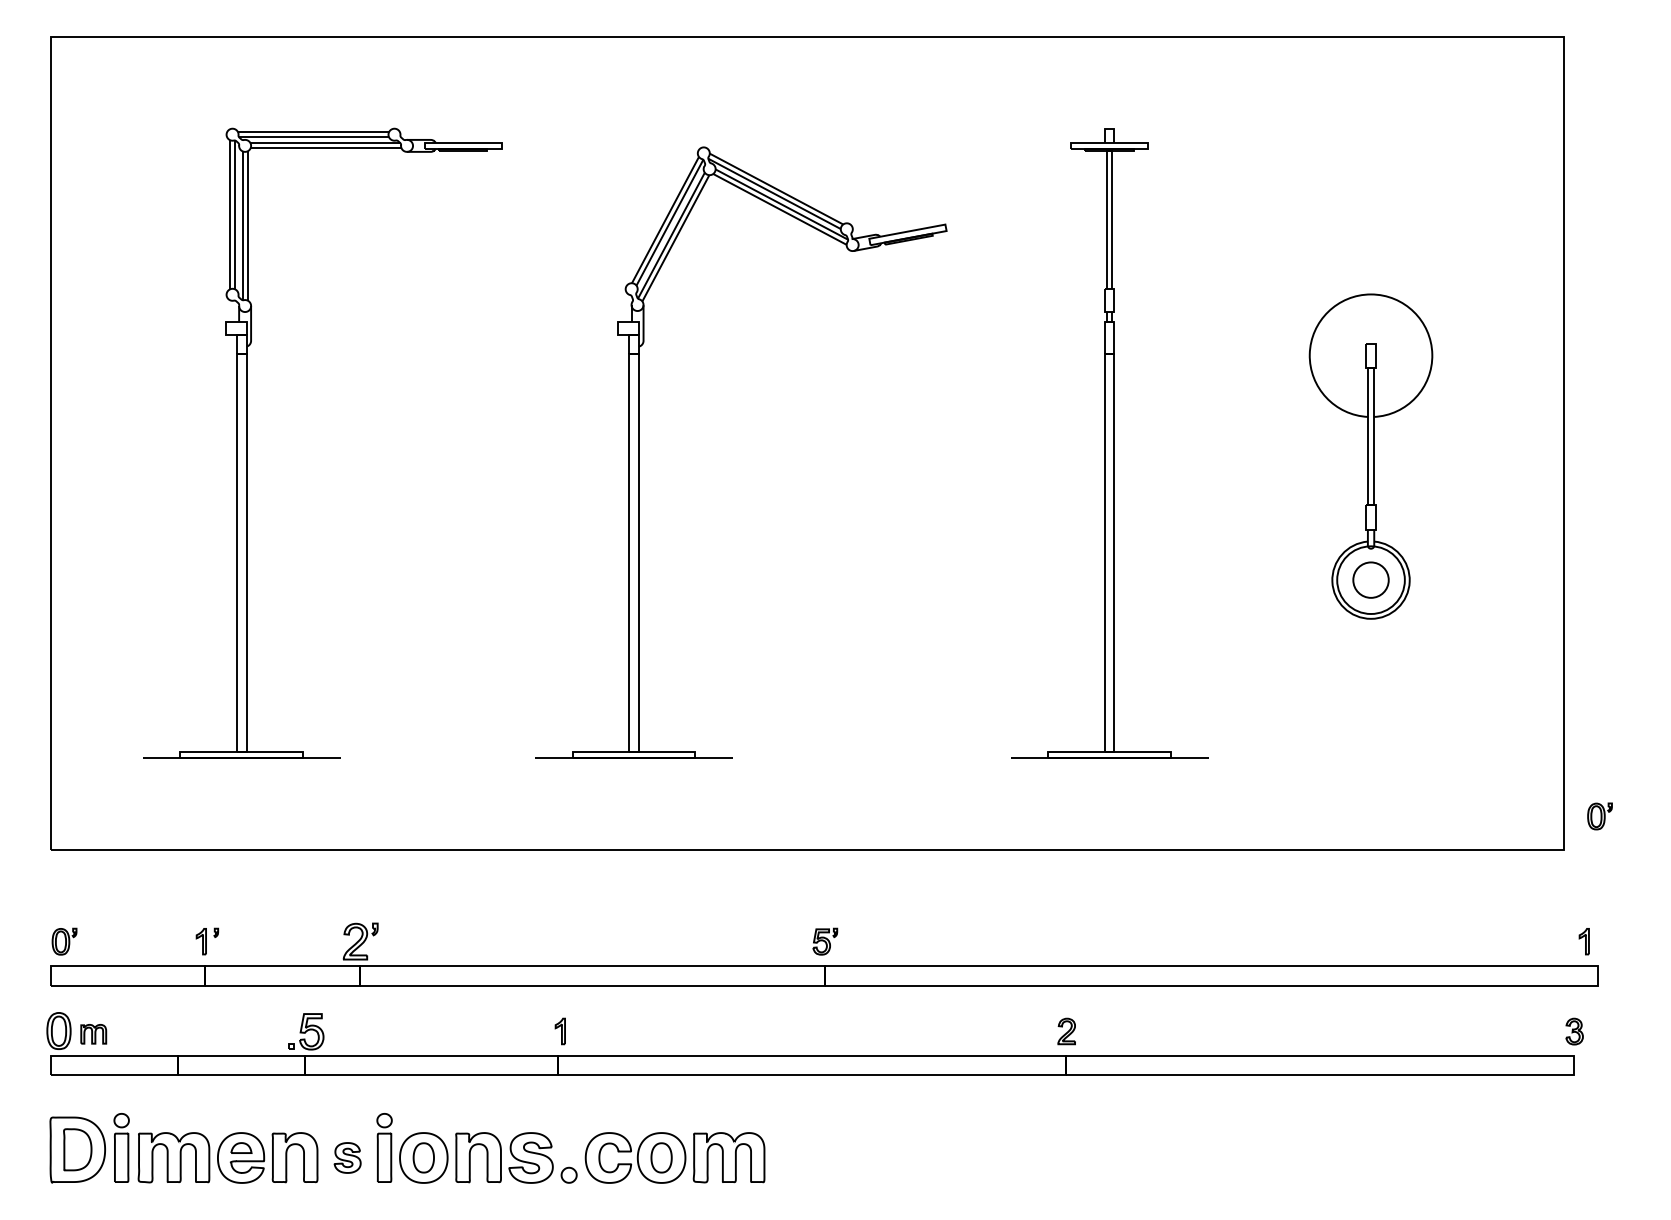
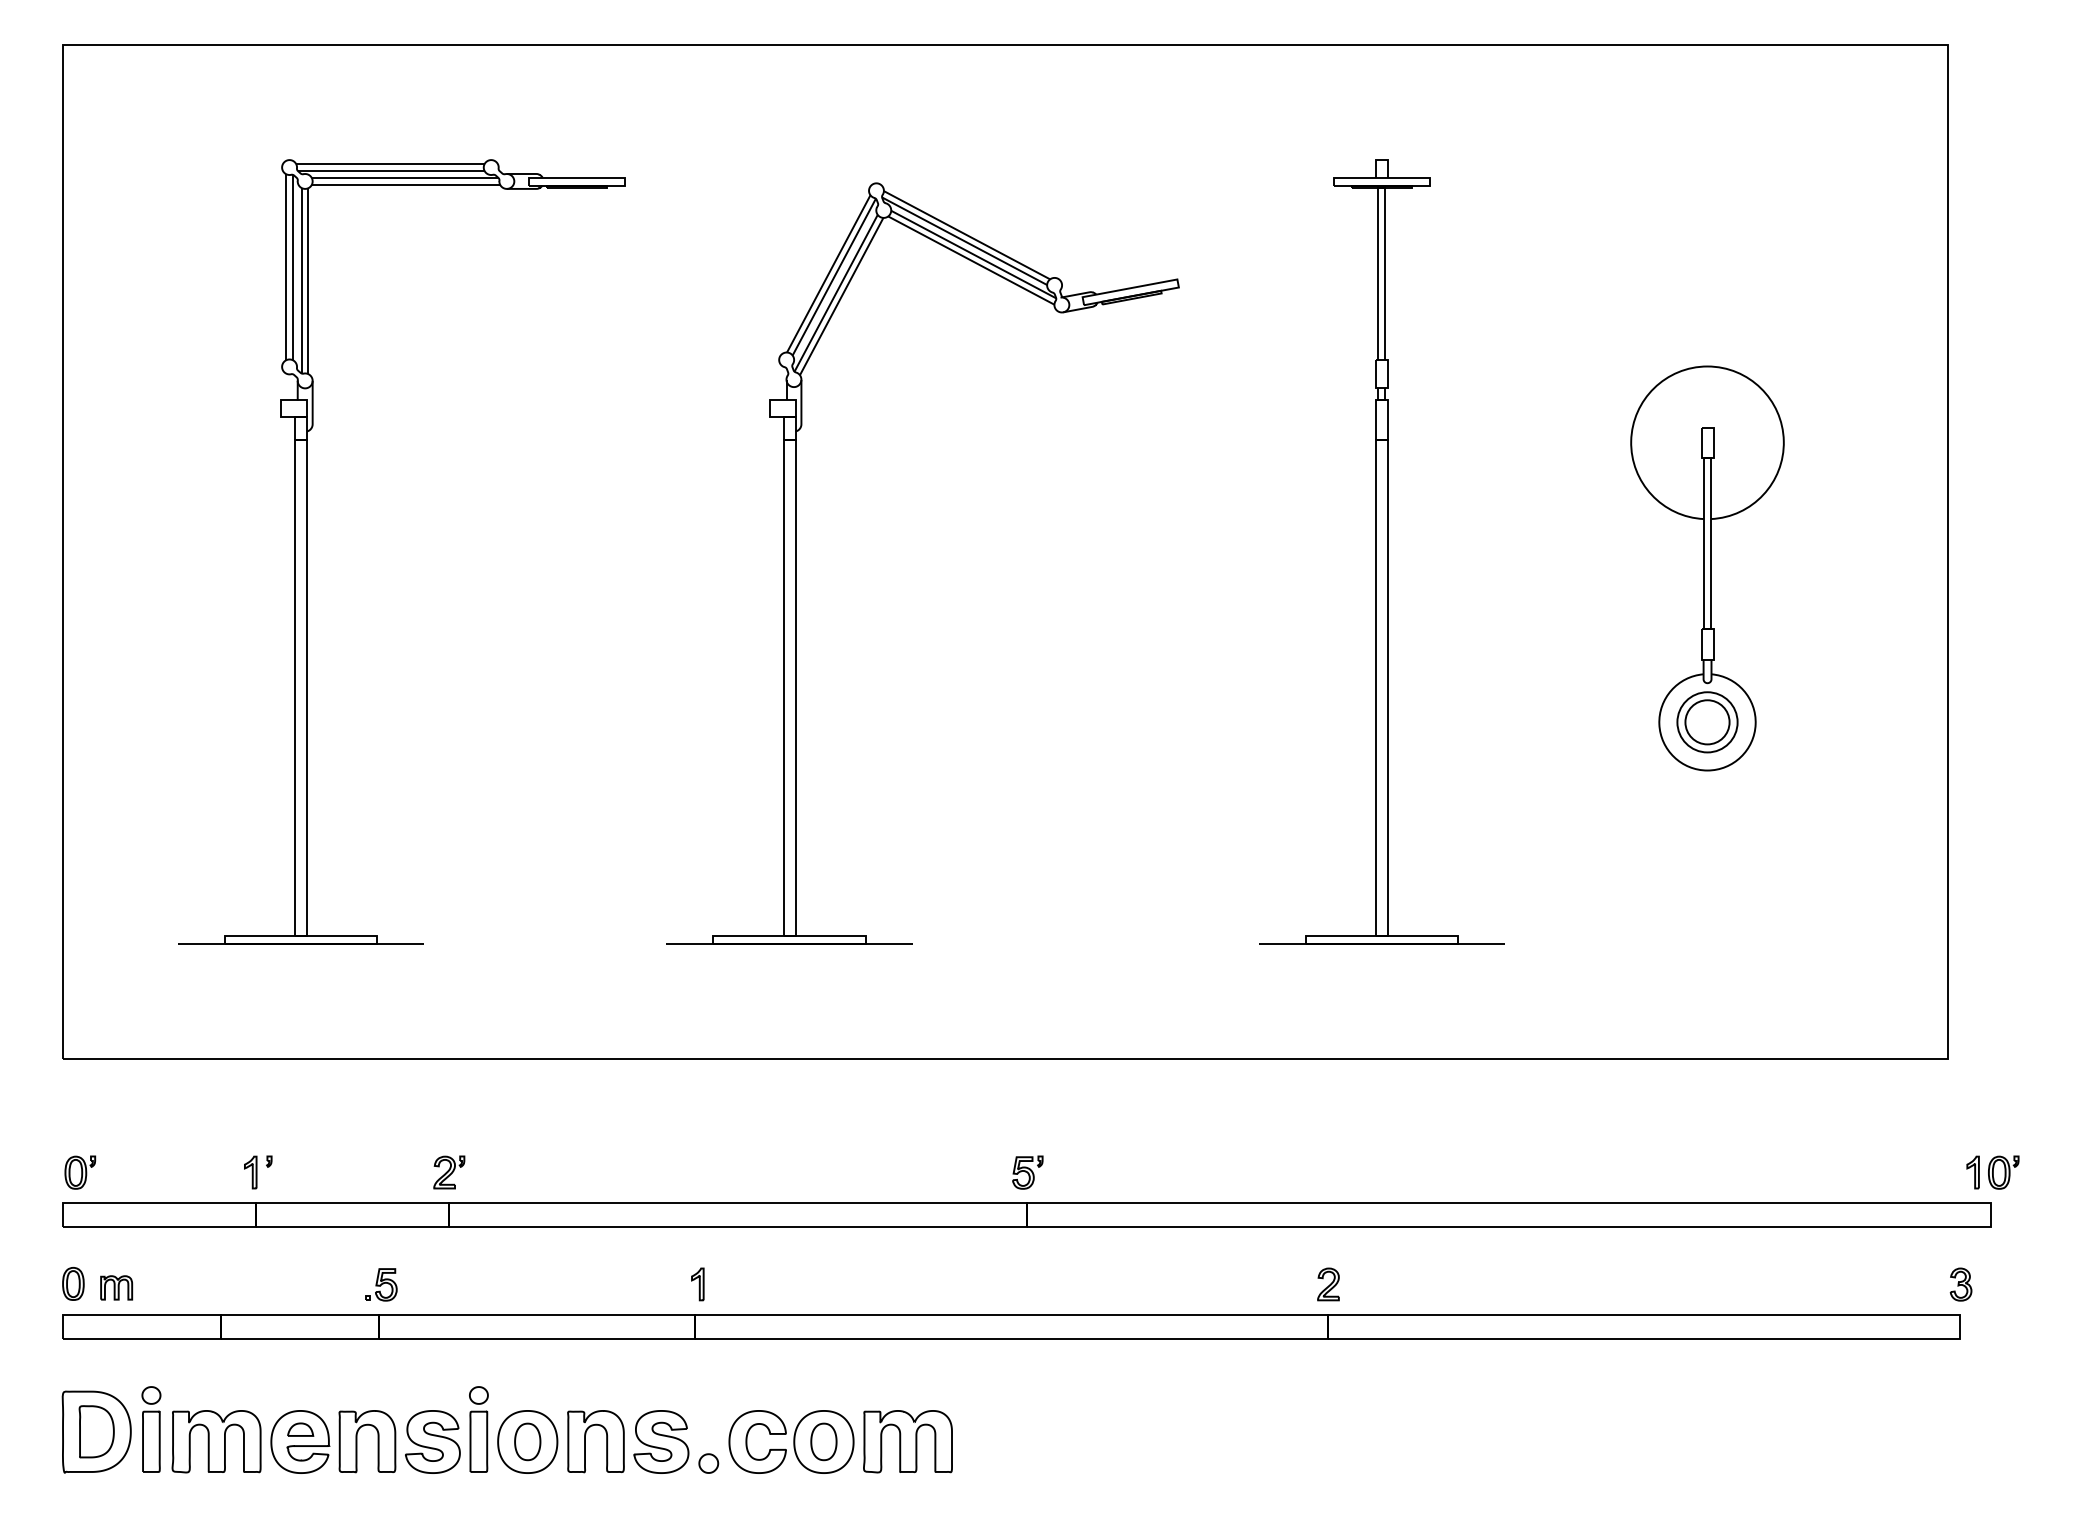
circle: (1371, 580) -> (1707, 722), size x0.71
part: (1599, 816) -> (2003, 1172), moved
part: (360, 941) -> (449, 1172), size x0.71
part: (59, 1030) -> (73, 1283), size x0.71
part: (306, 1031) -> (381, 1284), size x0.71
part: (347, 1157) -> (432, 1441), size x1.67

